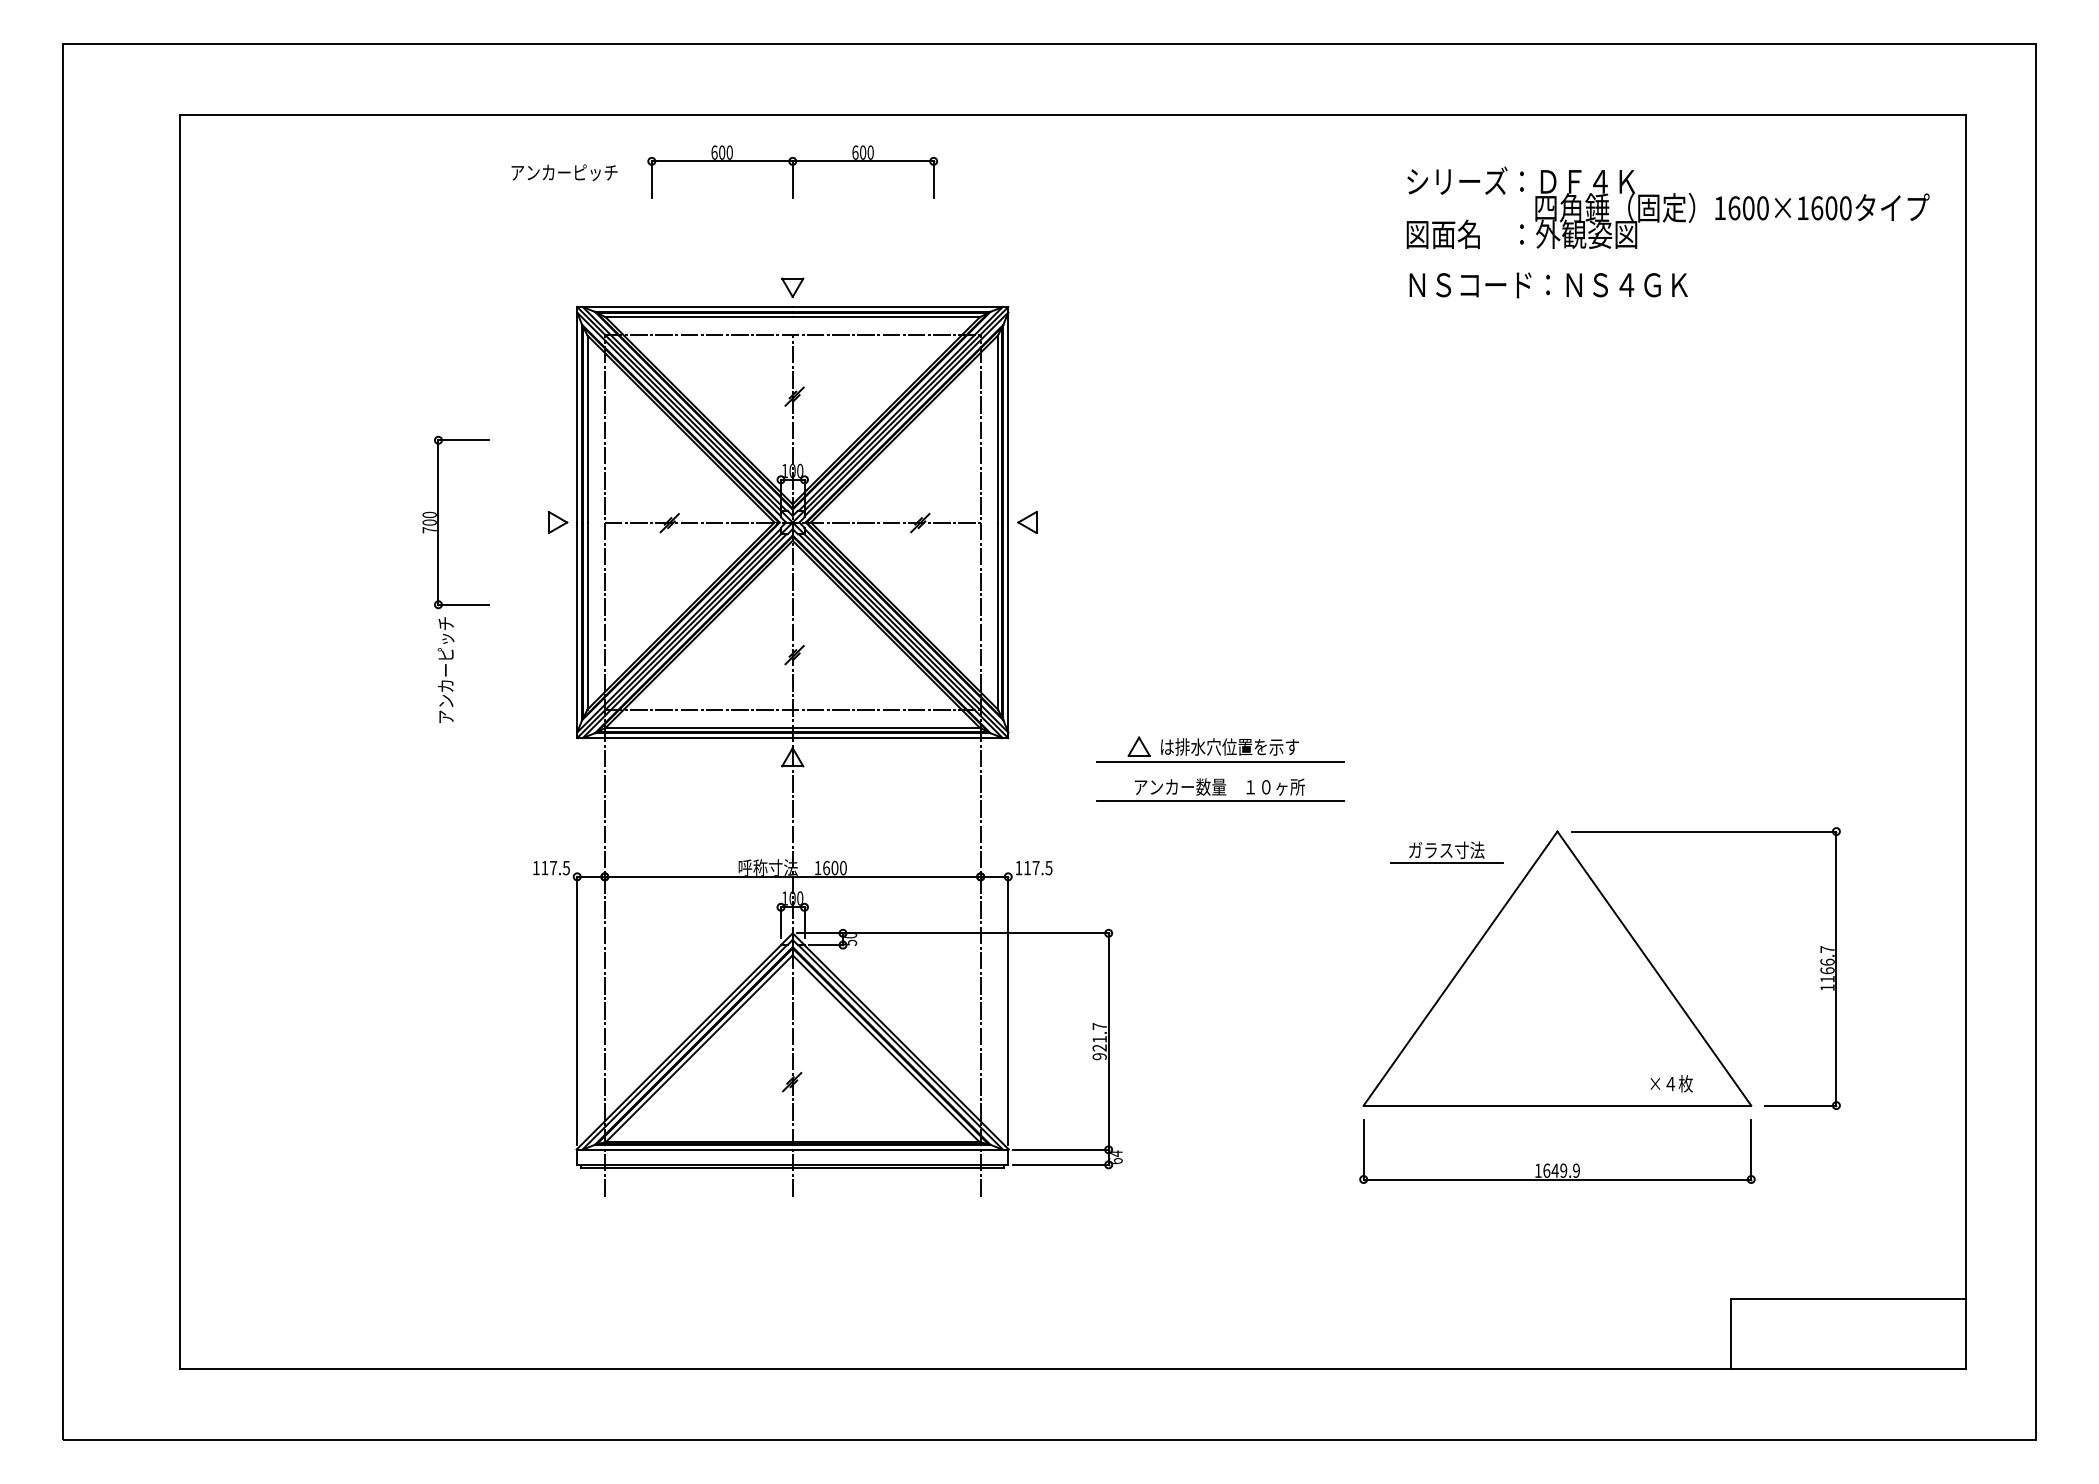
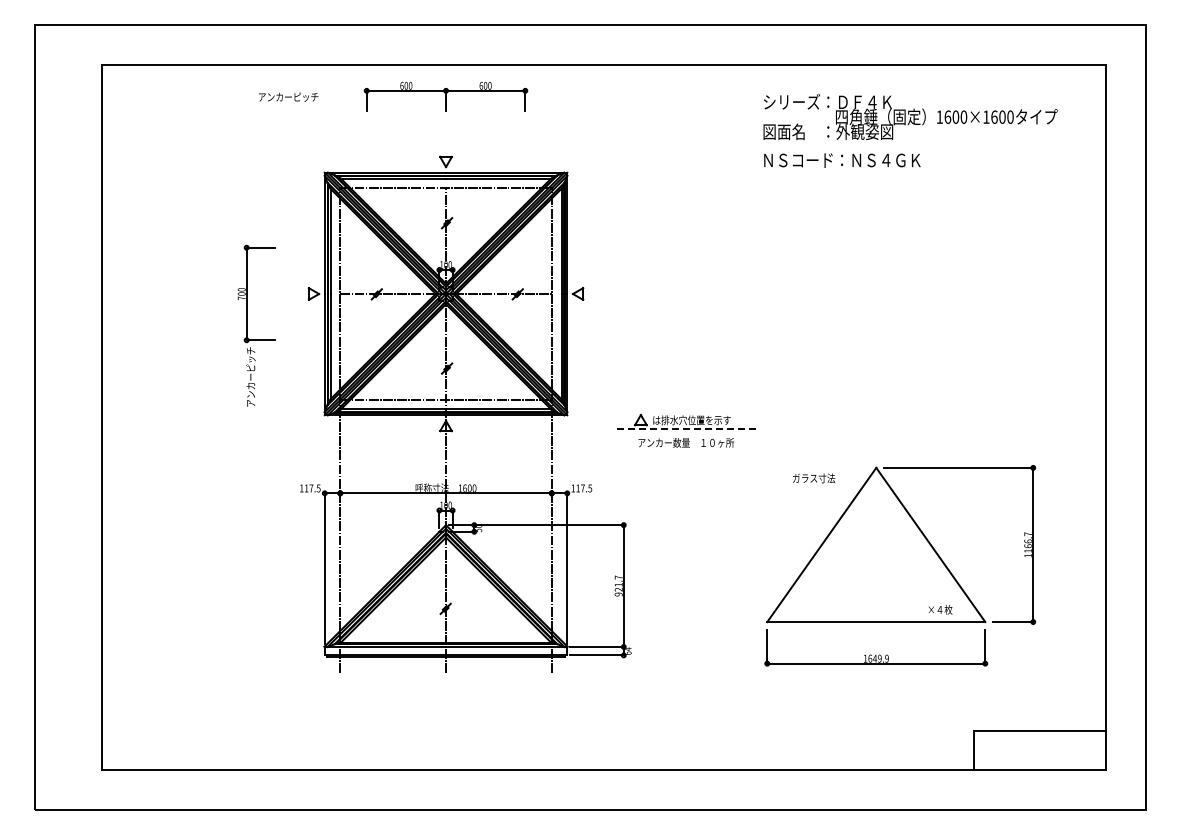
text: (564, 171) -> (288, 96), moved
text: (1668, 208) -> (910, 117), moved
text: (1548, 285) -> (842, 160), moved
line: (1220, 763) -> (686, 429), solid -> dashed
line: (1220, 800) -> (686, 450), removed
line: (1445, 862) -> (813, 485), removed

